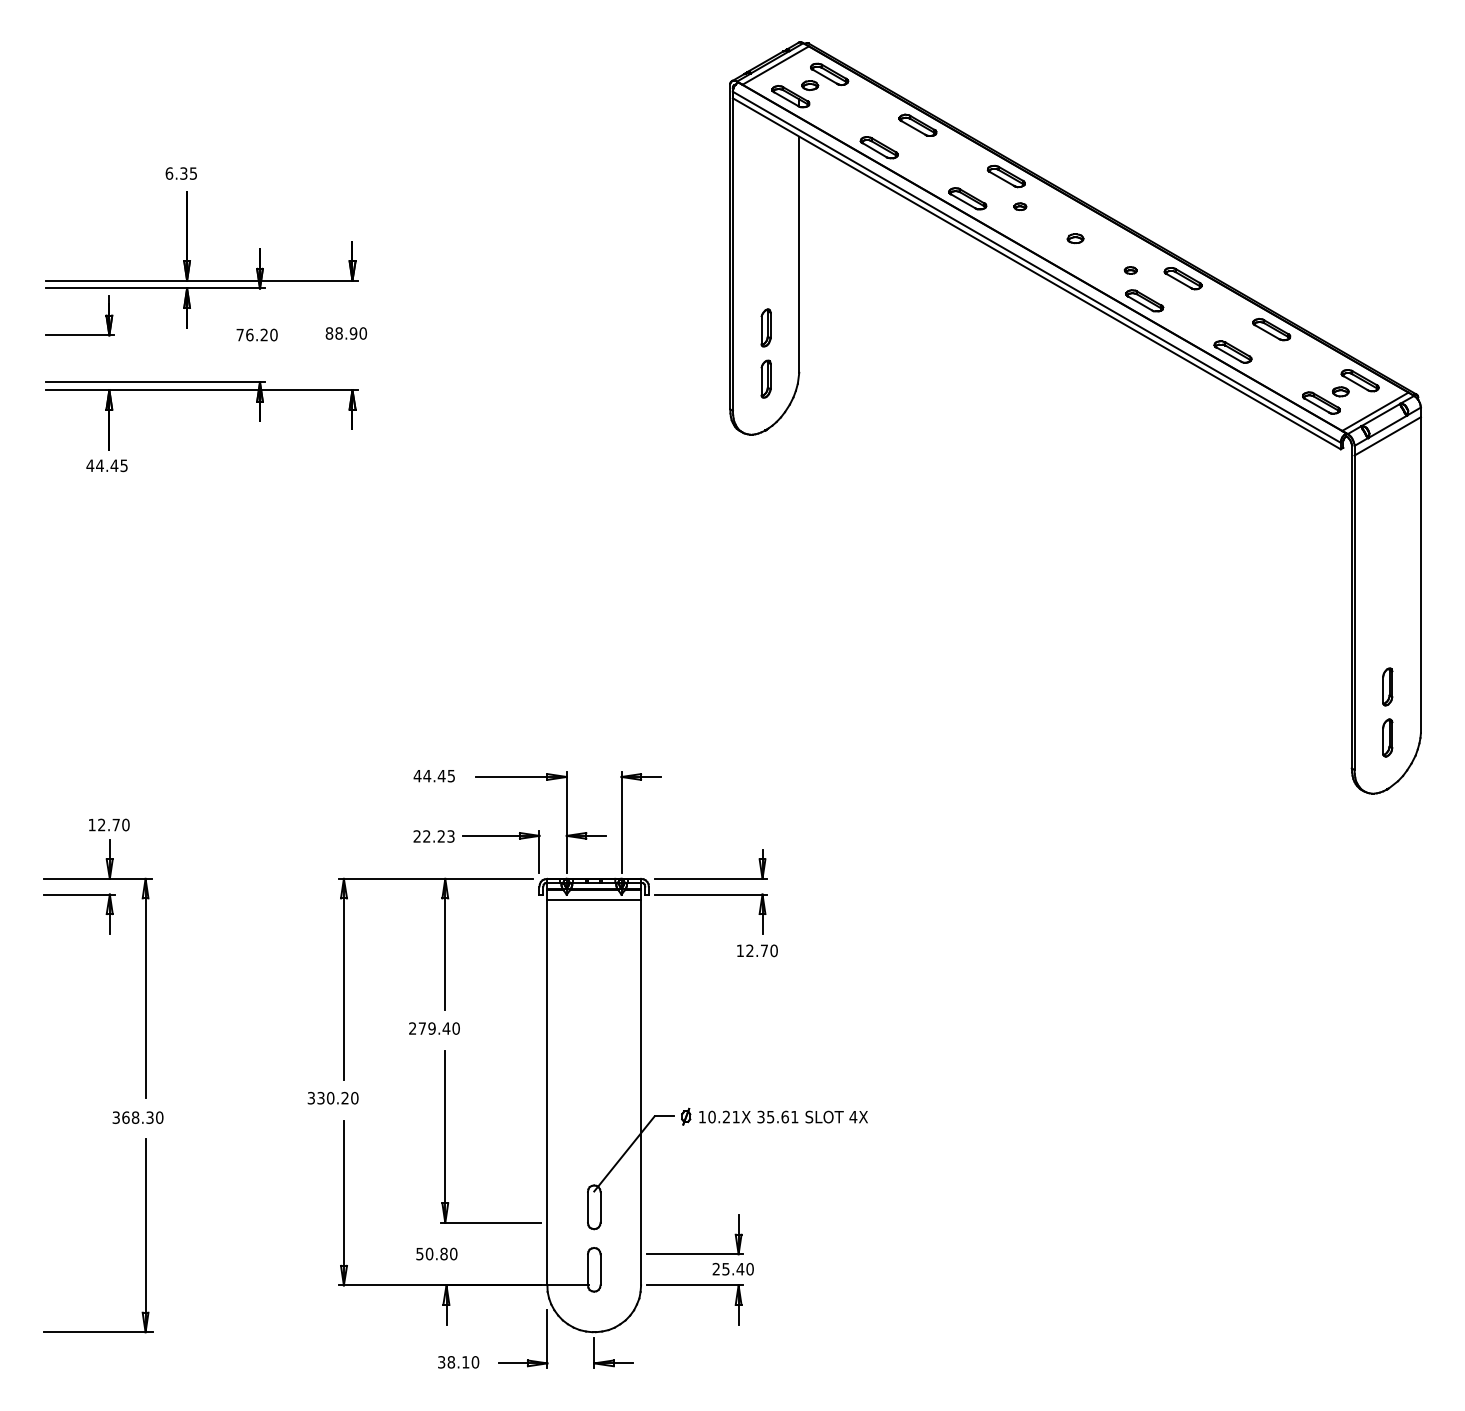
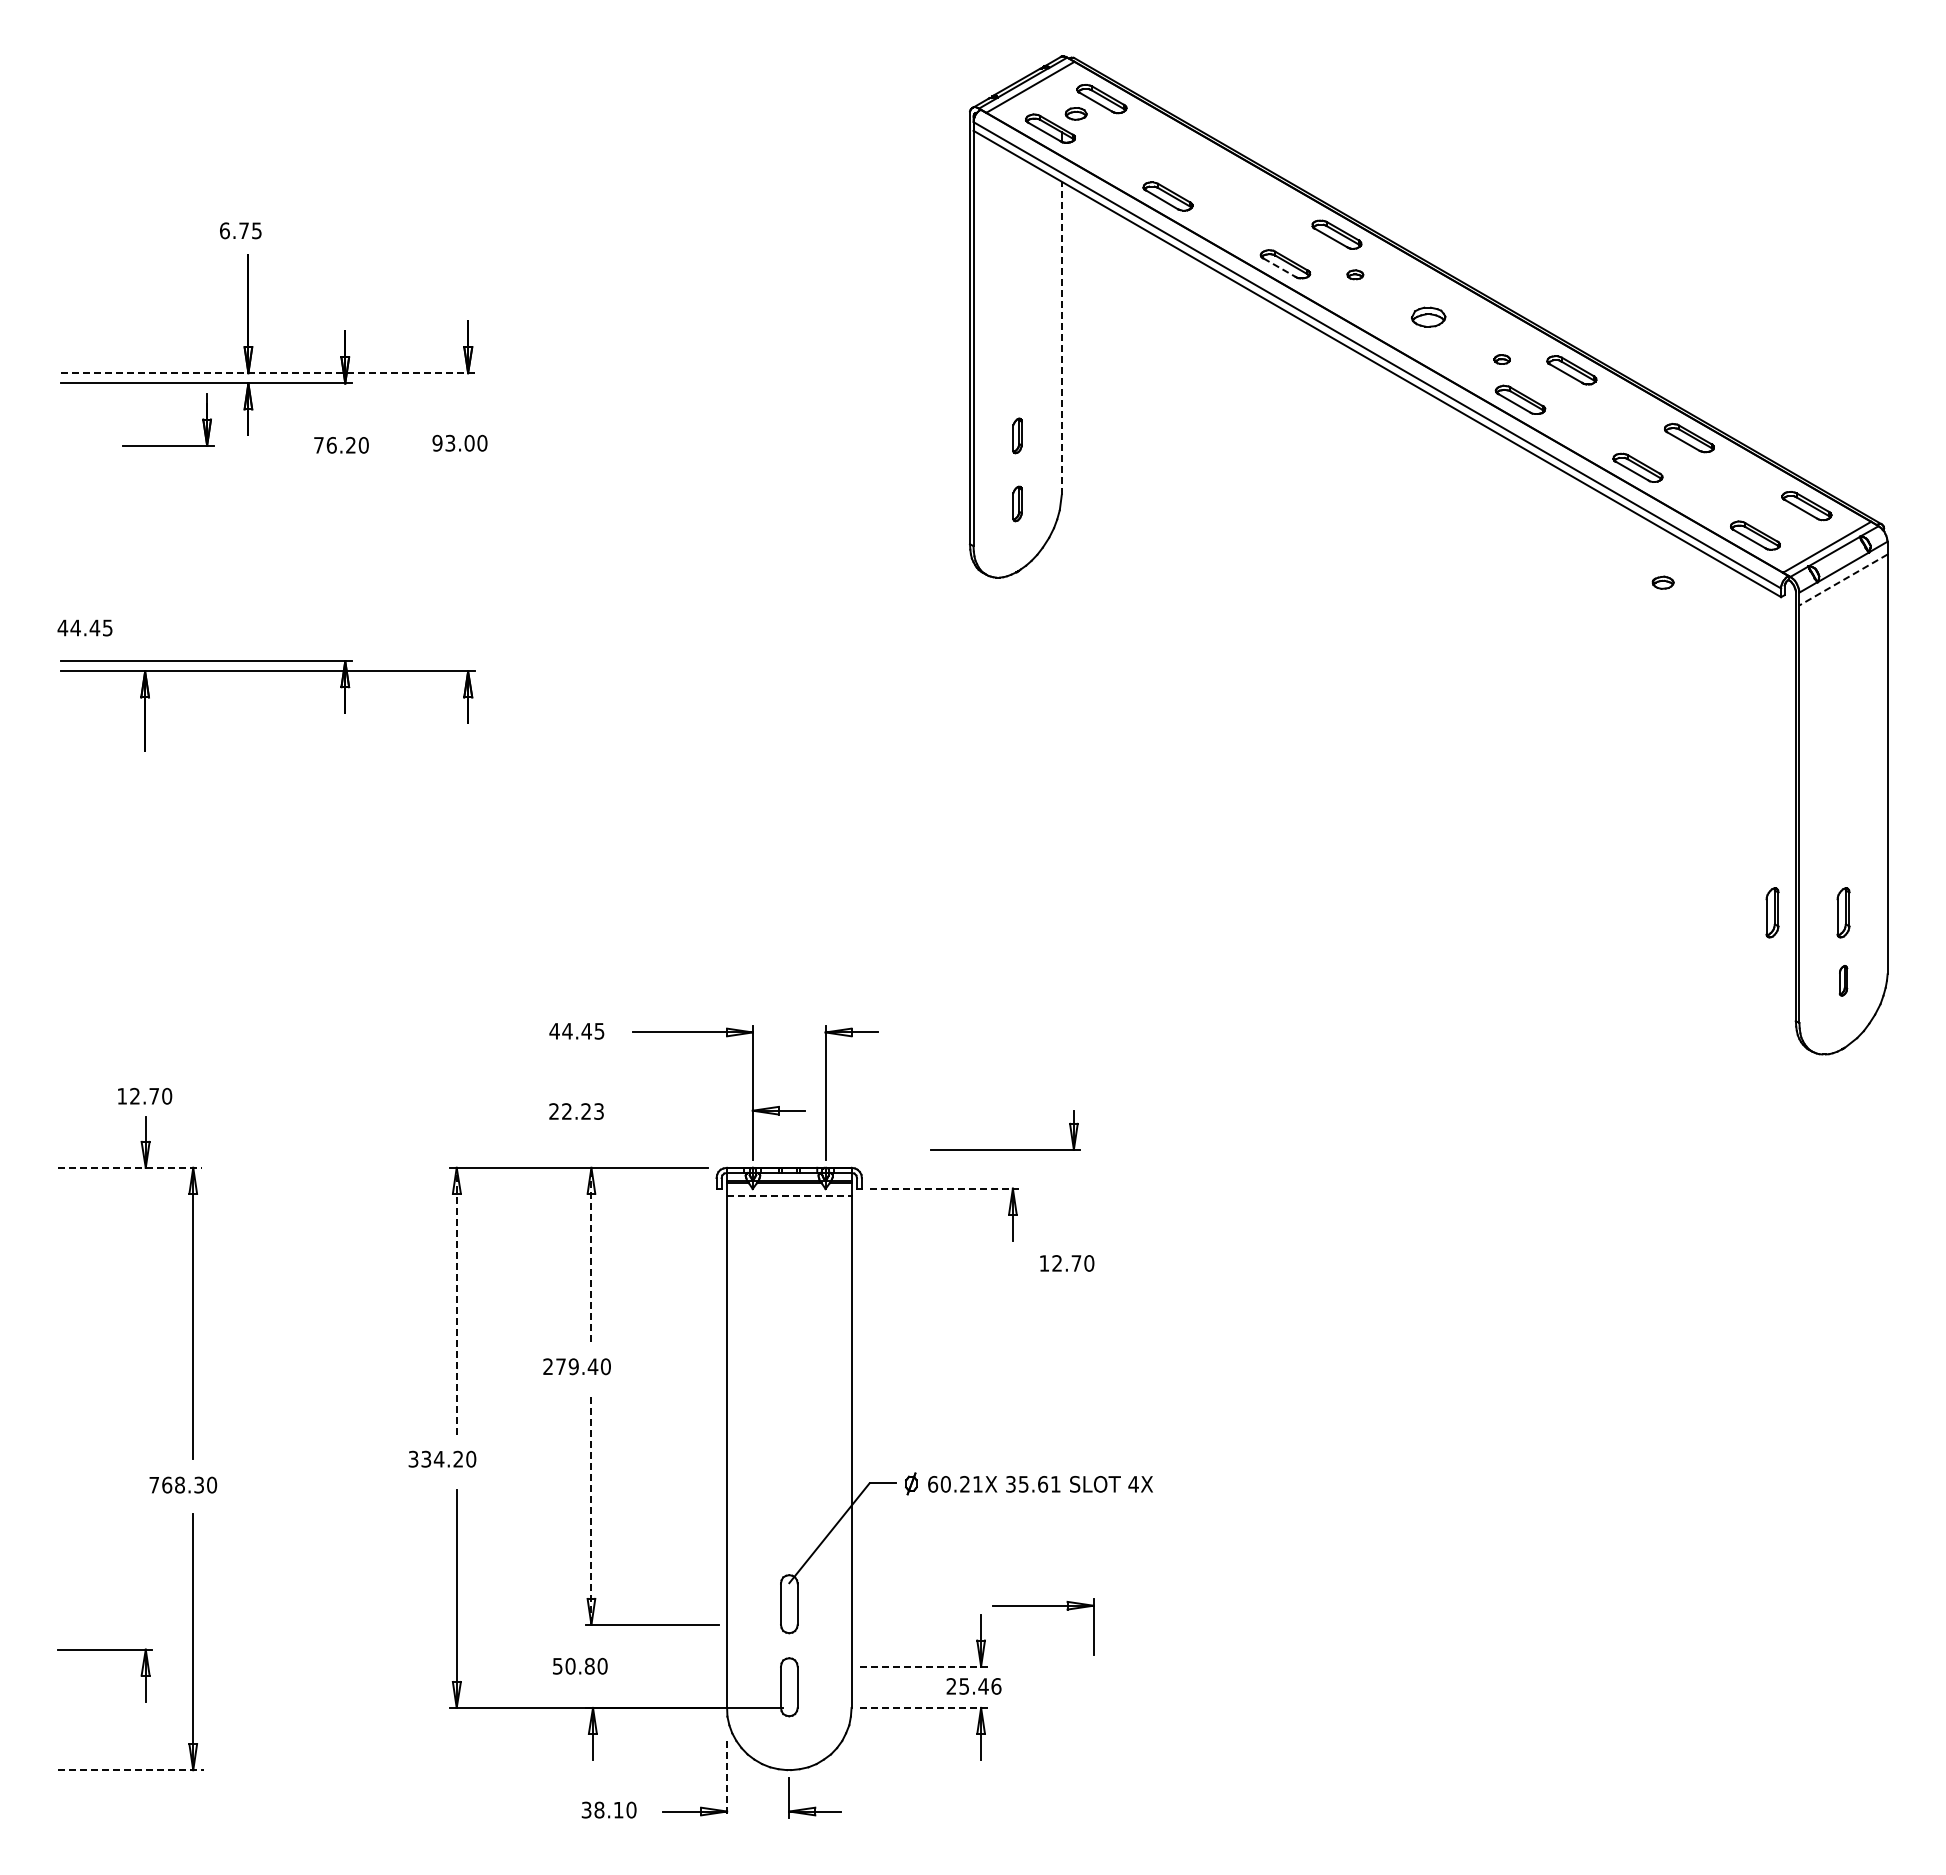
part: (917, 125) -> (1218, 166), removed
text: (183, 173) -> (243, 230), 6.35 -> 6.75
line: (963, 201) -> (1279, 267), solid -> dashed
part: (1075, 238) -> (1428, 317), size x1.6
line: (799, 254) -> (1061, 338), solid -> dashed
line: (201, 280) -> (267, 373), solid -> dashed
part: (765, 327) -> (1017, 435), size x0.7
text: (341, 333) -> (453, 443), 88.90 -> 93.00
part: (80, 335) -> (168, 445), moved
part: (765, 378) -> (1017, 503), size x0.7
part: (201, 390) -> (267, 671), moved
part: (1340, 391) -> (1662, 582), moved
line: (1387, 436) -> (1843, 579), solid -> dashed
text: (106, 465) -> (84, 627), moved
part: (1334, 686) -> (1772, 912), added
part: (1387, 737) -> (1843, 980), size x0.6
part: (501, 836) -> (1043, 1606), moved
line: (98, 878) -> (130, 1167), solid -> dashed
part: (711, 878) -> (1005, 1149), moved
line: (711, 894) -> (944, 1188), solid -> dashed
part: (78, 895) -> (104, 1650), moved
line: (594, 900) -> (789, 1196), solid -> dashed
line: (445, 944) -> (591, 1254), solid -> dashed
text: (757, 950) -> (1067, 1263), moved
line: (343, 979) -> (456, 1301), solid -> dashed
text: (330, 1097) -> (438, 1458), 330.20 -> 334.20
text: (116, 1117) -> (154, 1484), 368.30 -> 768.30
text: (702, 1117) -> (933, 1484), 10.21X -> 60.21X
line: (445, 1137) -> (591, 1511), solid -> dashed
line: (695, 1254) -> (923, 1666), solid -> dashed
text: (750, 1269) -> (996, 1686), 25.40 -> 25.46
line: (695, 1285) -> (923, 1707), solid -> dashed
line: (98, 1332) -> (130, 1770), solid -> dashed
line: (547, 1339) -> (727, 1779), solid -> dashed

